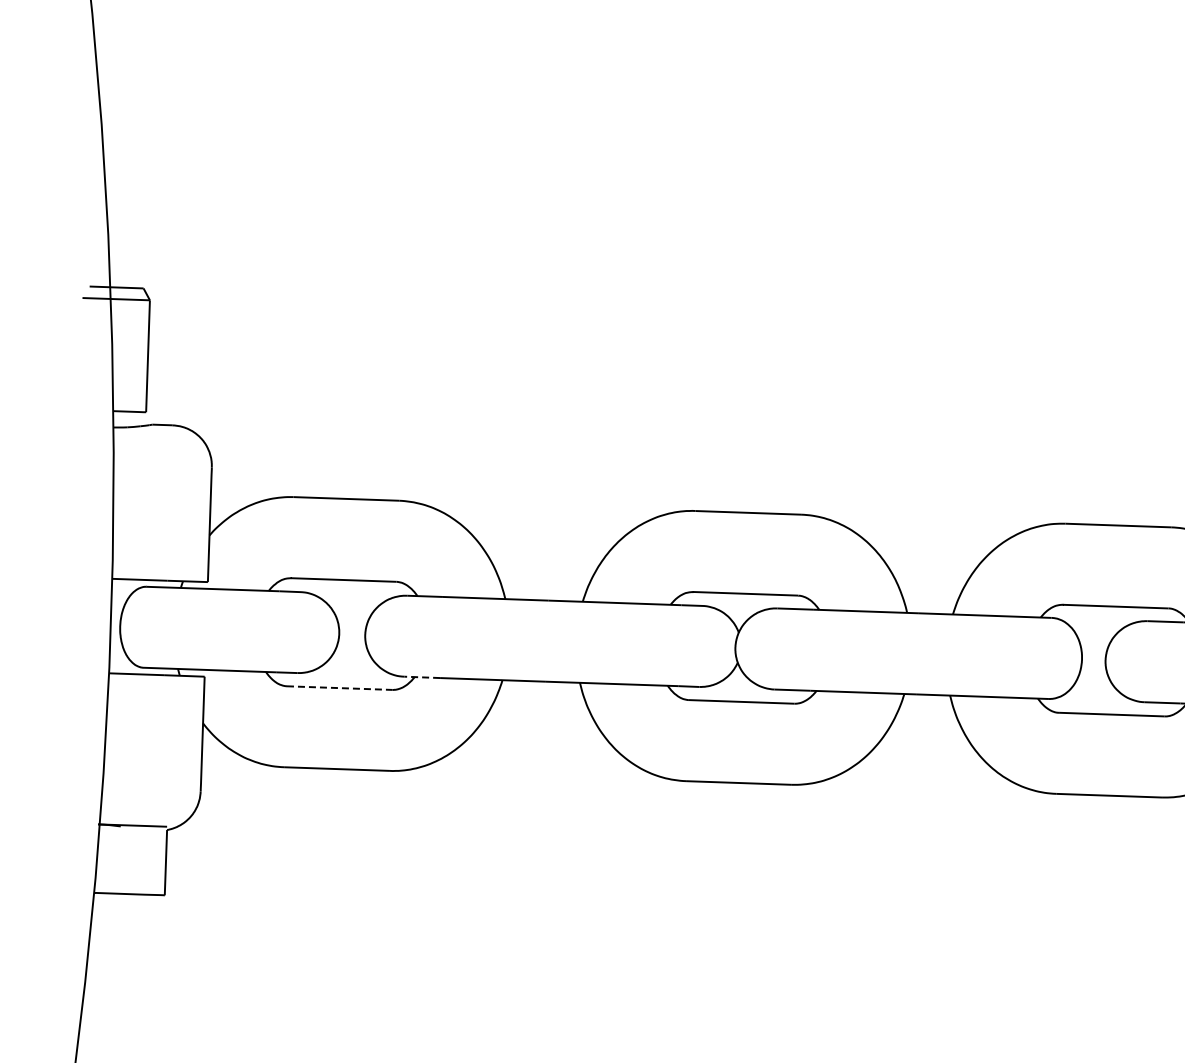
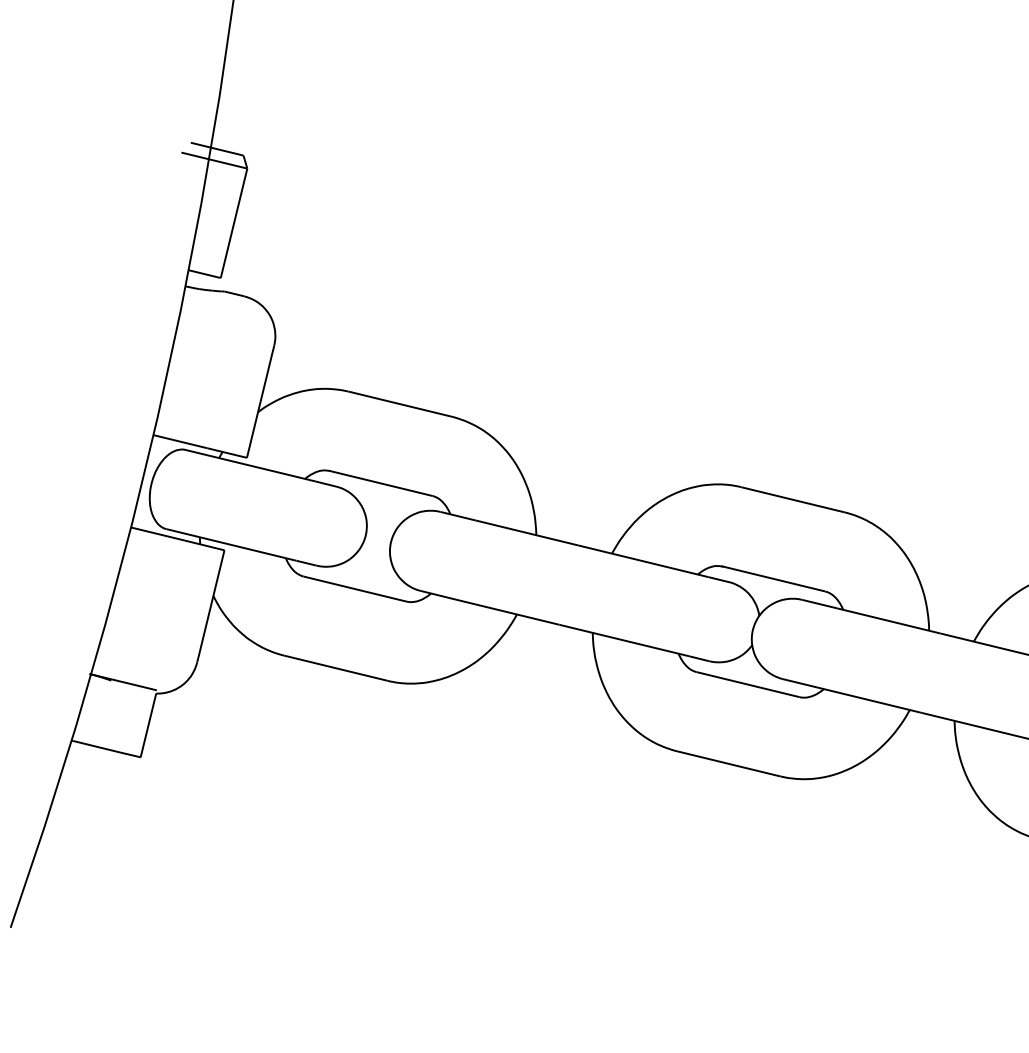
line: (422, 677) -> (438, 595), dashed -> solid
line: (339, 688) -> (354, 589), dashed -> solid

